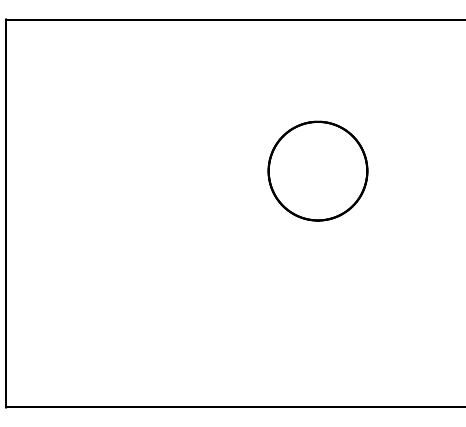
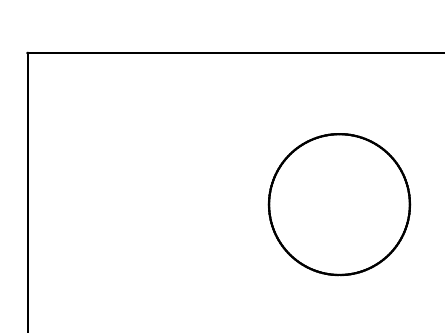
part: (317, 170) -> (338, 203), size x1.43

